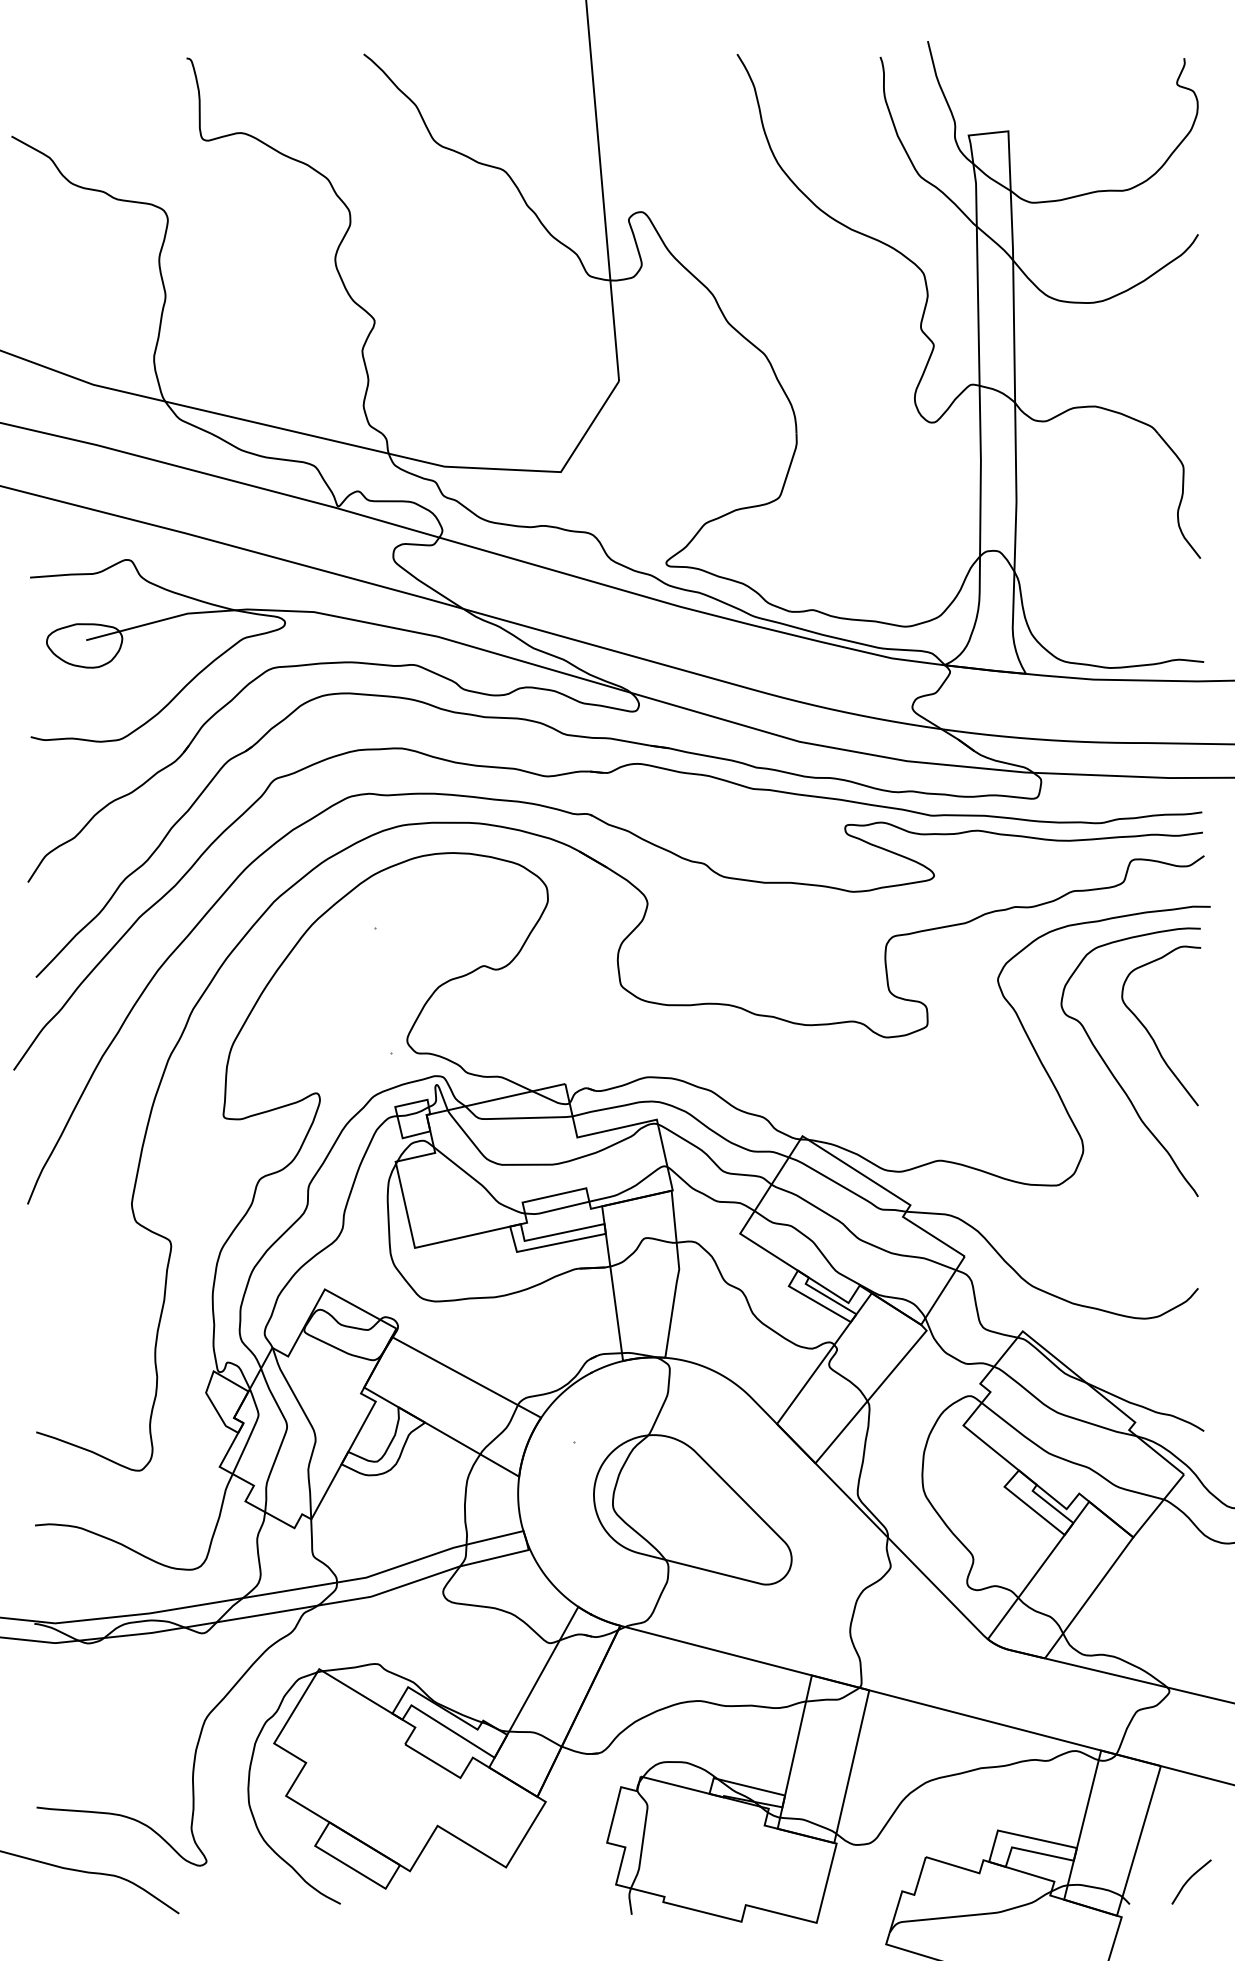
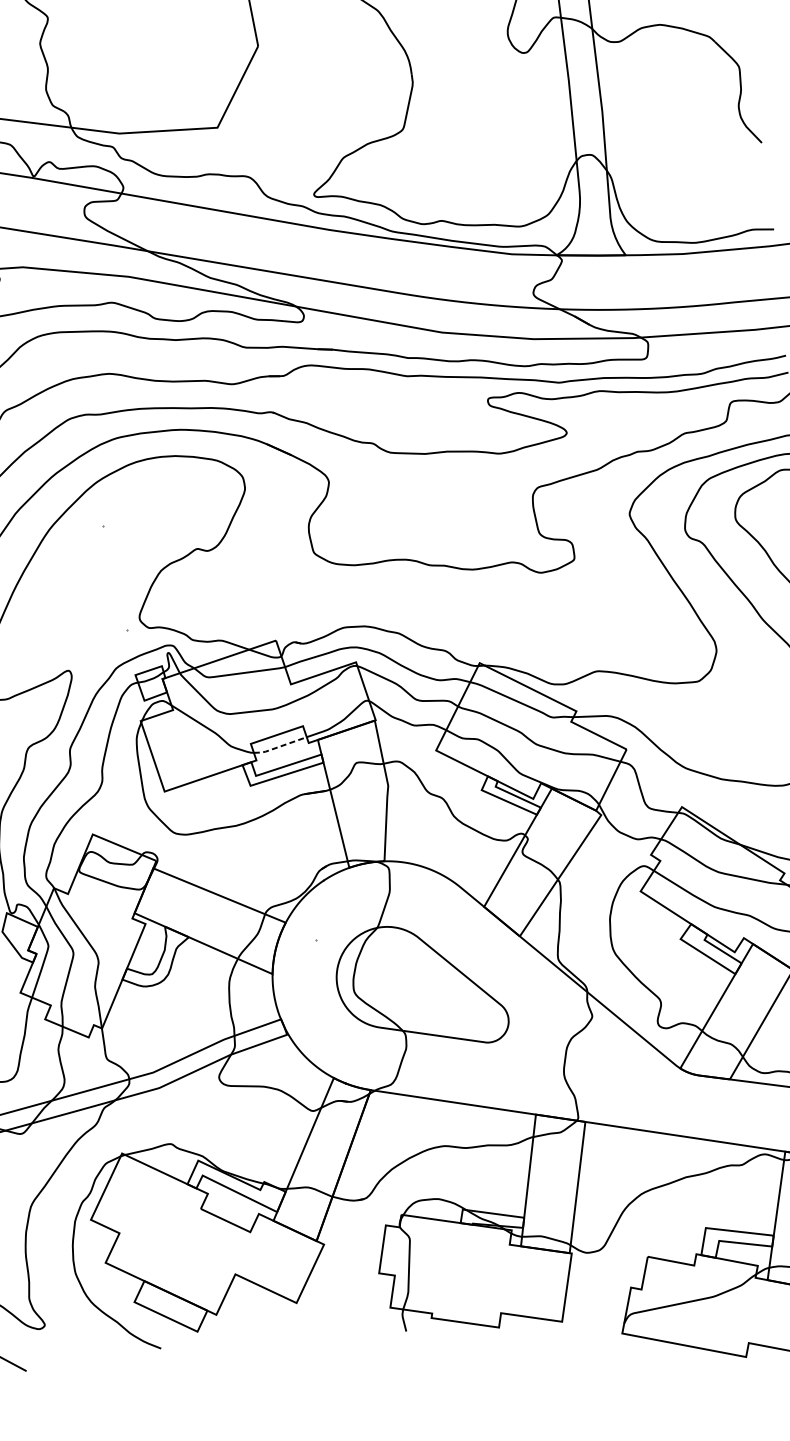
line: (556, 1209) -> (279, 746), solid -> dashed

